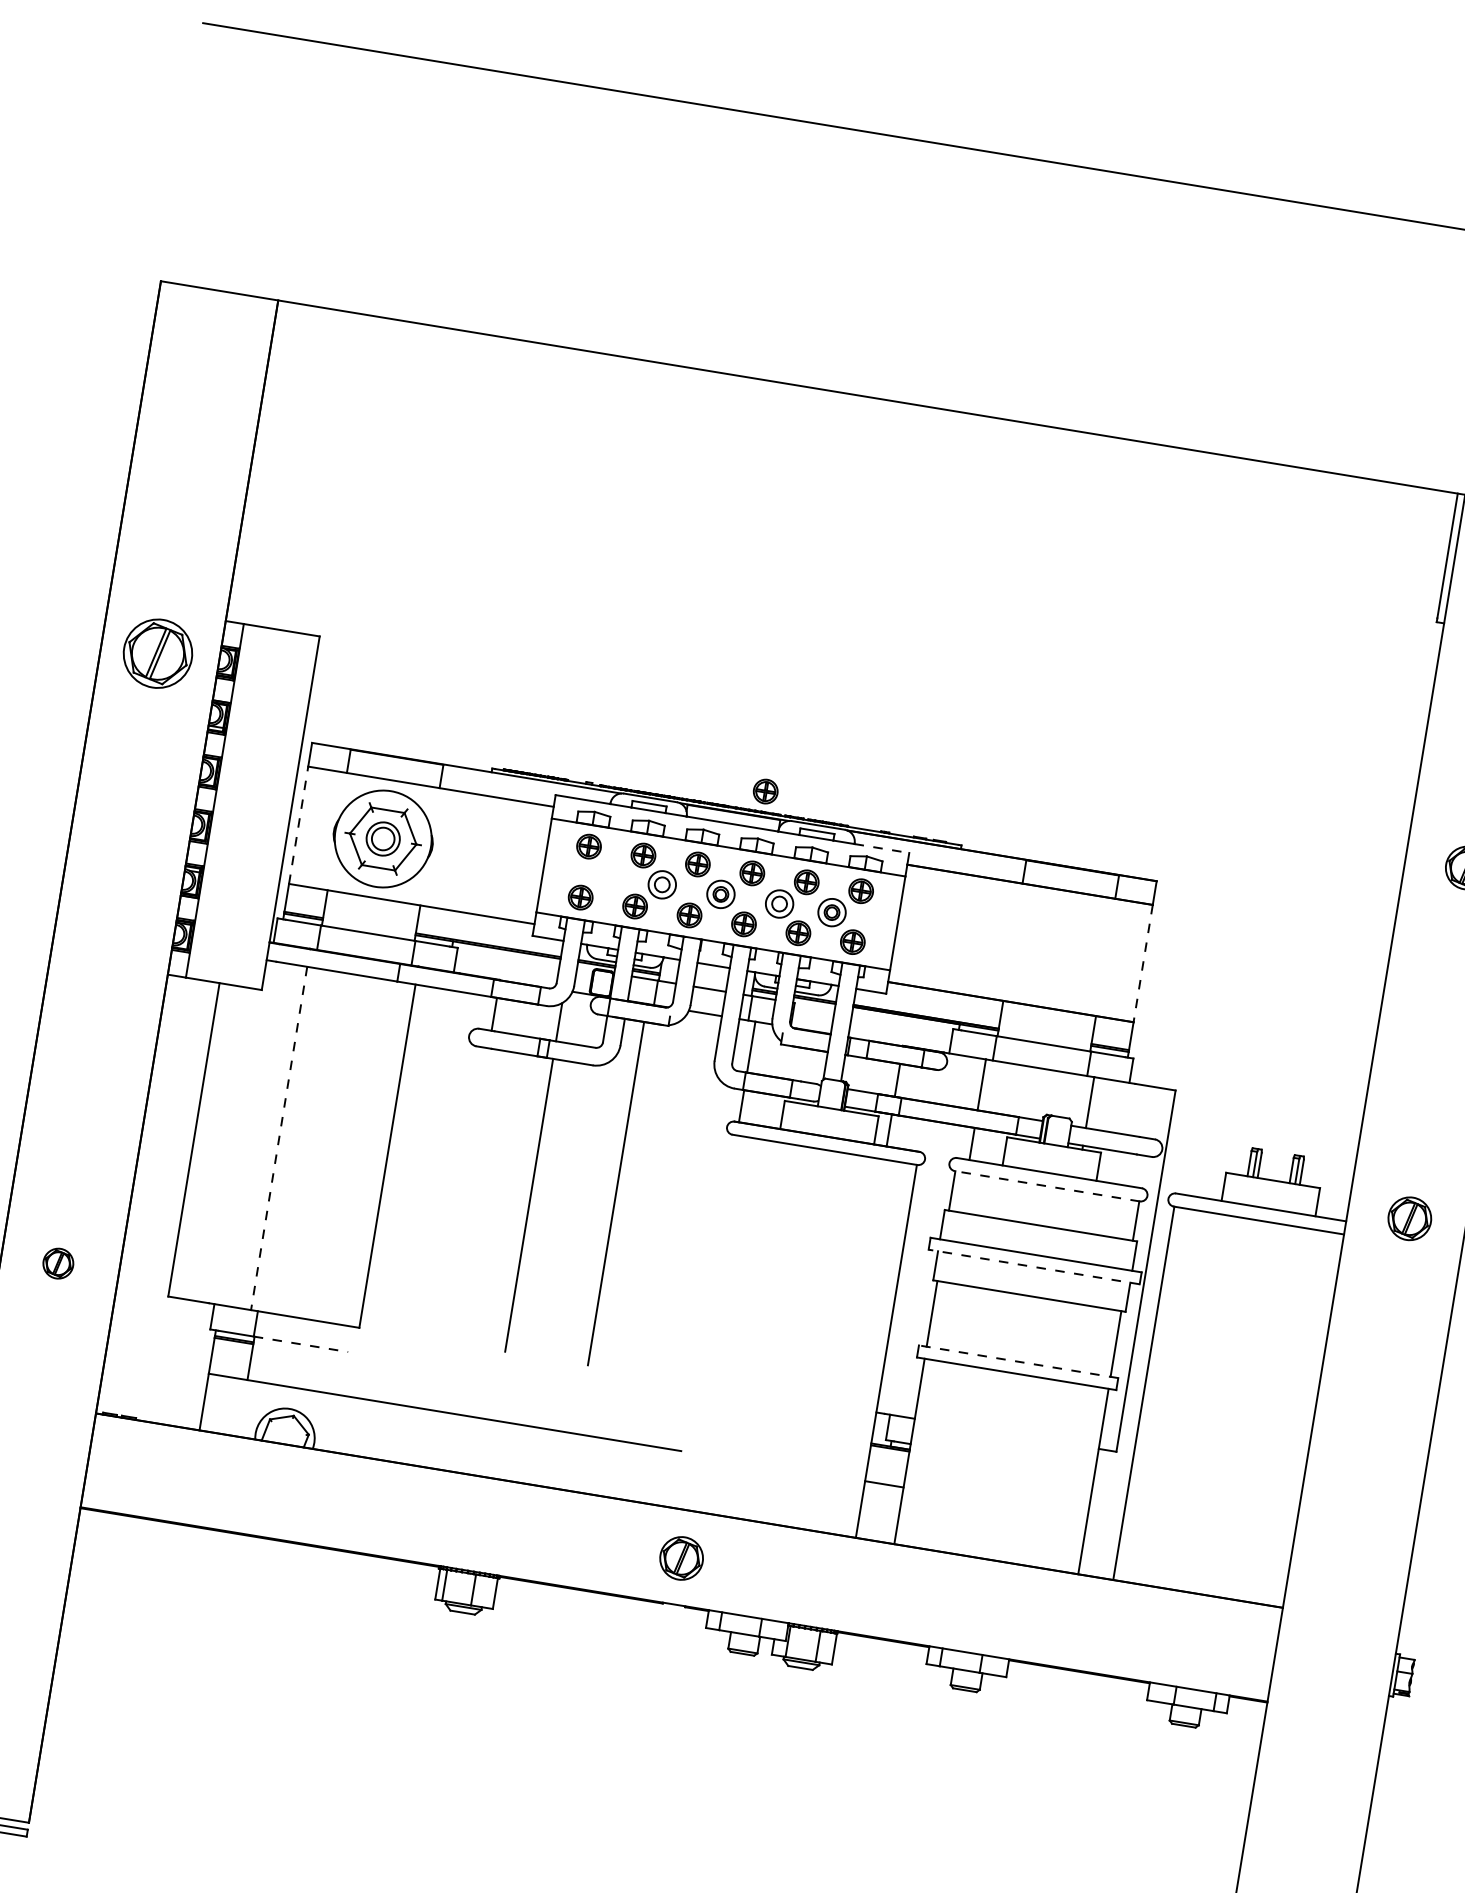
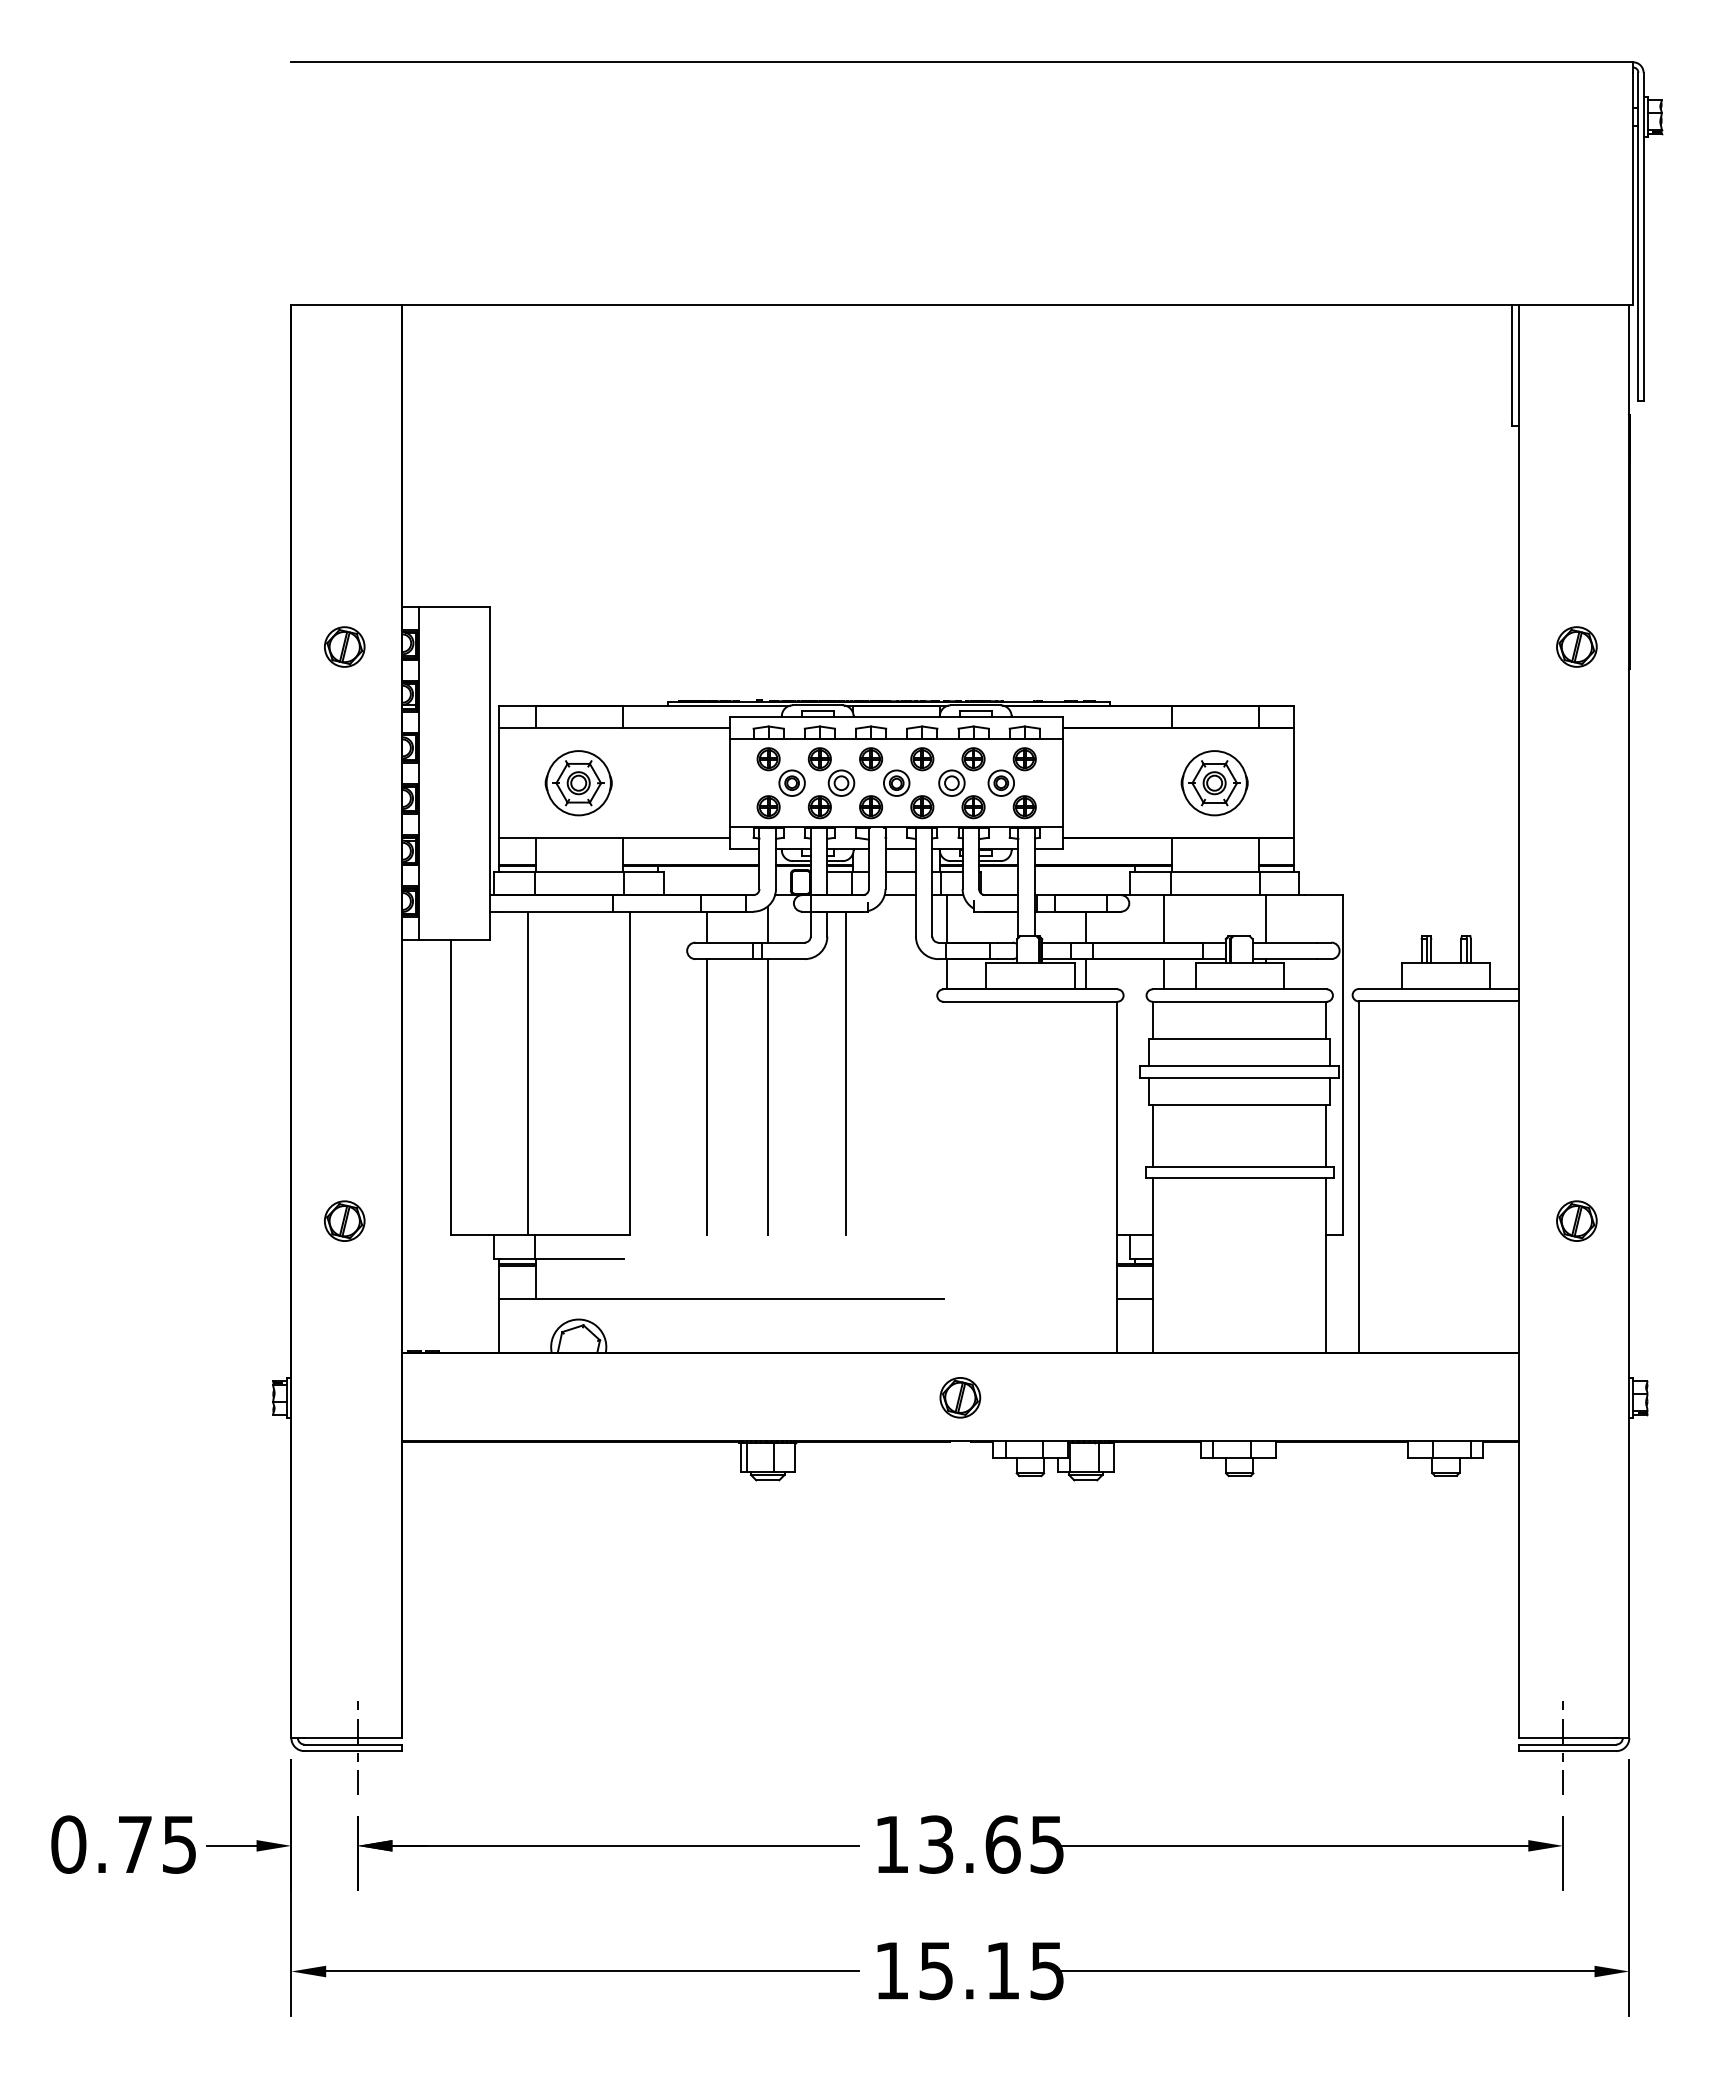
part: (158, 653) -> (344, 646), size x0.62
part: (765, 791) -> (922, 682), removed
line: (299, 824) -> (499, 782), dashed -> solid
part: (382, 839) -> (578, 783), size x0.71
line: (882, 848) -> (1037, 716), dashed -> solid
part: (609, 875) -> (791, 782), added
part: (1058, 950) -> (1214, 783), added
line: (1143, 963) -> (1294, 783), dashed -> solid
line: (279, 1138) -> (528, 1073), dashed -> solid
line: (1047, 1185) -> (1239, 1001), dashed -> solid
line: (465, 1194) -> (707, 1096), added
part: (1409, 1218) -> (1576, 1220), moved
part: (58, 1262) -> (344, 1220), size x1.43
line: (1033, 1266) -> (1239, 1077), dashed -> solid
line: (301, 1344) -> (579, 1258), dashed -> solid
line: (1018, 1361) -> (1239, 1166), dashed -> solid

